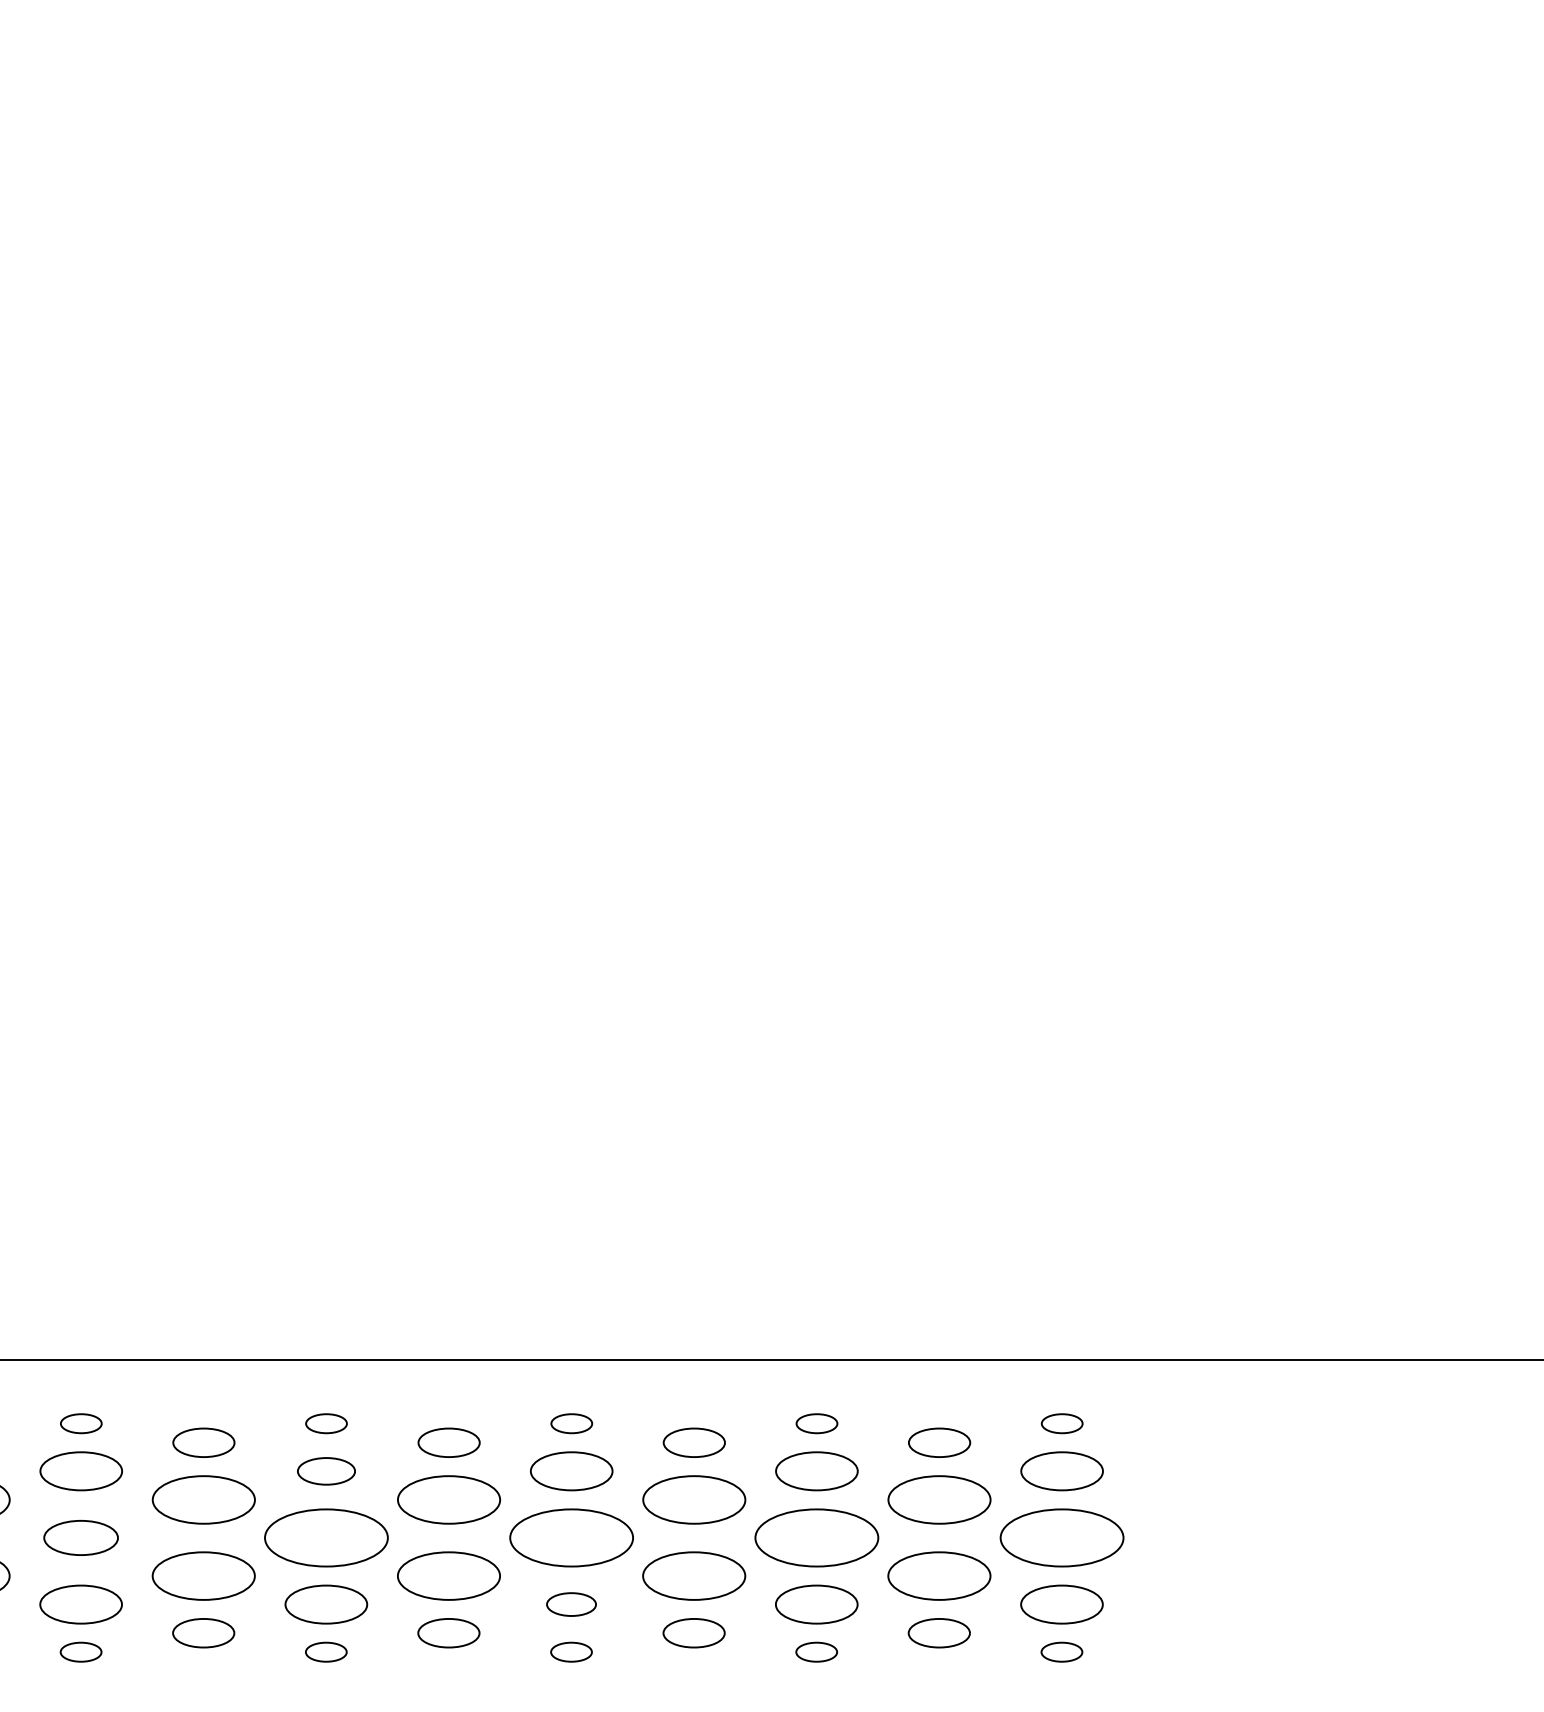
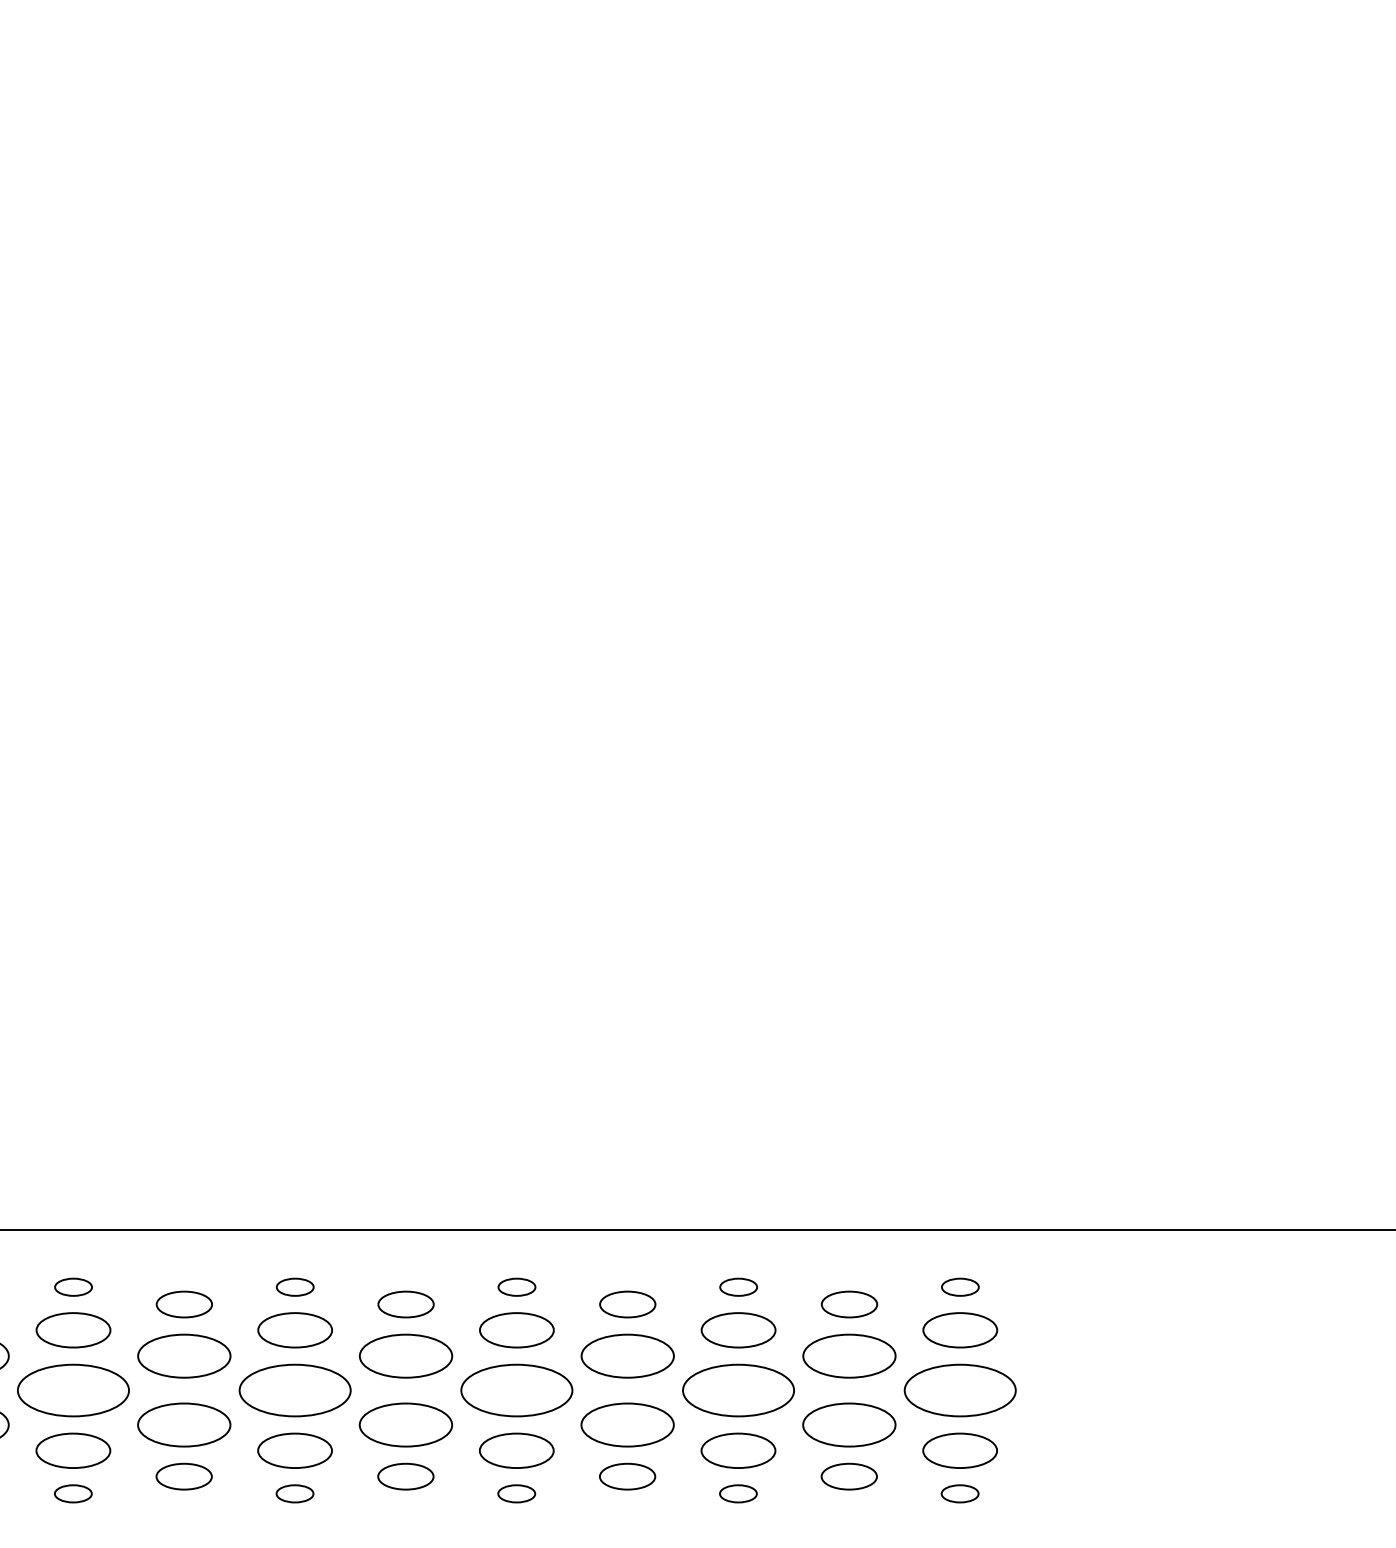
part: (326, 1471) -> (295, 1330), size x1.43
part: (80, 1537) -> (72, 1390), size x1.67
part: (571, 1604) -> (516, 1450), size x1.67

